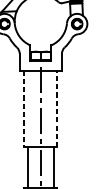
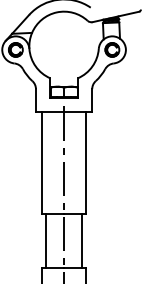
line: (24, 108) -> (42, 162), dashed -> solid
line: (56, 108) -> (85, 162), dashed -> solid

